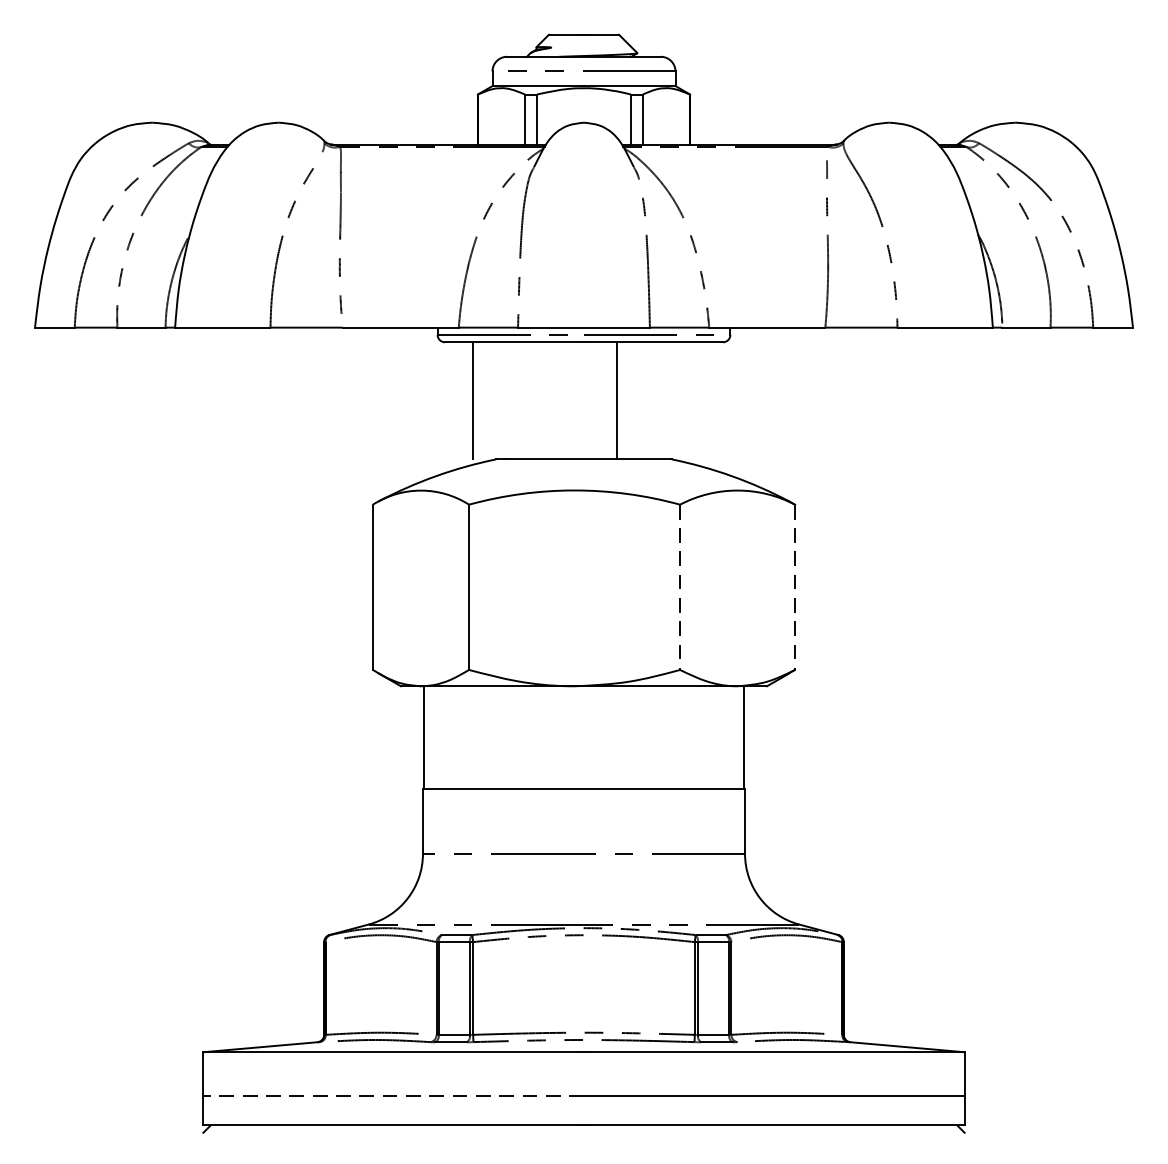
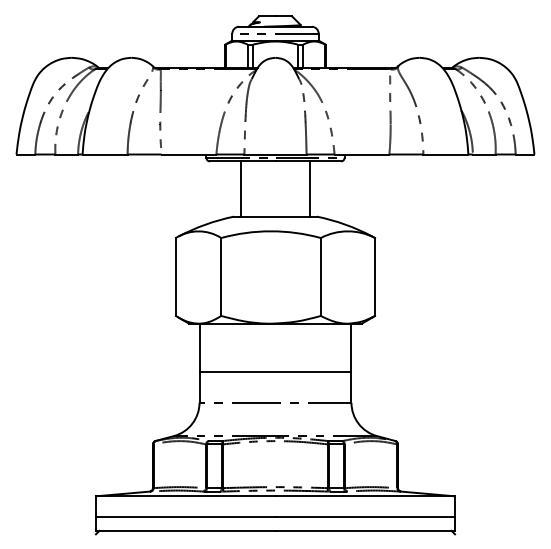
line: (471, 399) -> (240, 188), moved
line: (617, 399) -> (310, 188), moved
line: (679, 588) -> (320, 277), dashed -> solid
line: (795, 588) -> (375, 277), dashed -> solid
line: (393, 1097) -> (185, 517), dashed -> solid

